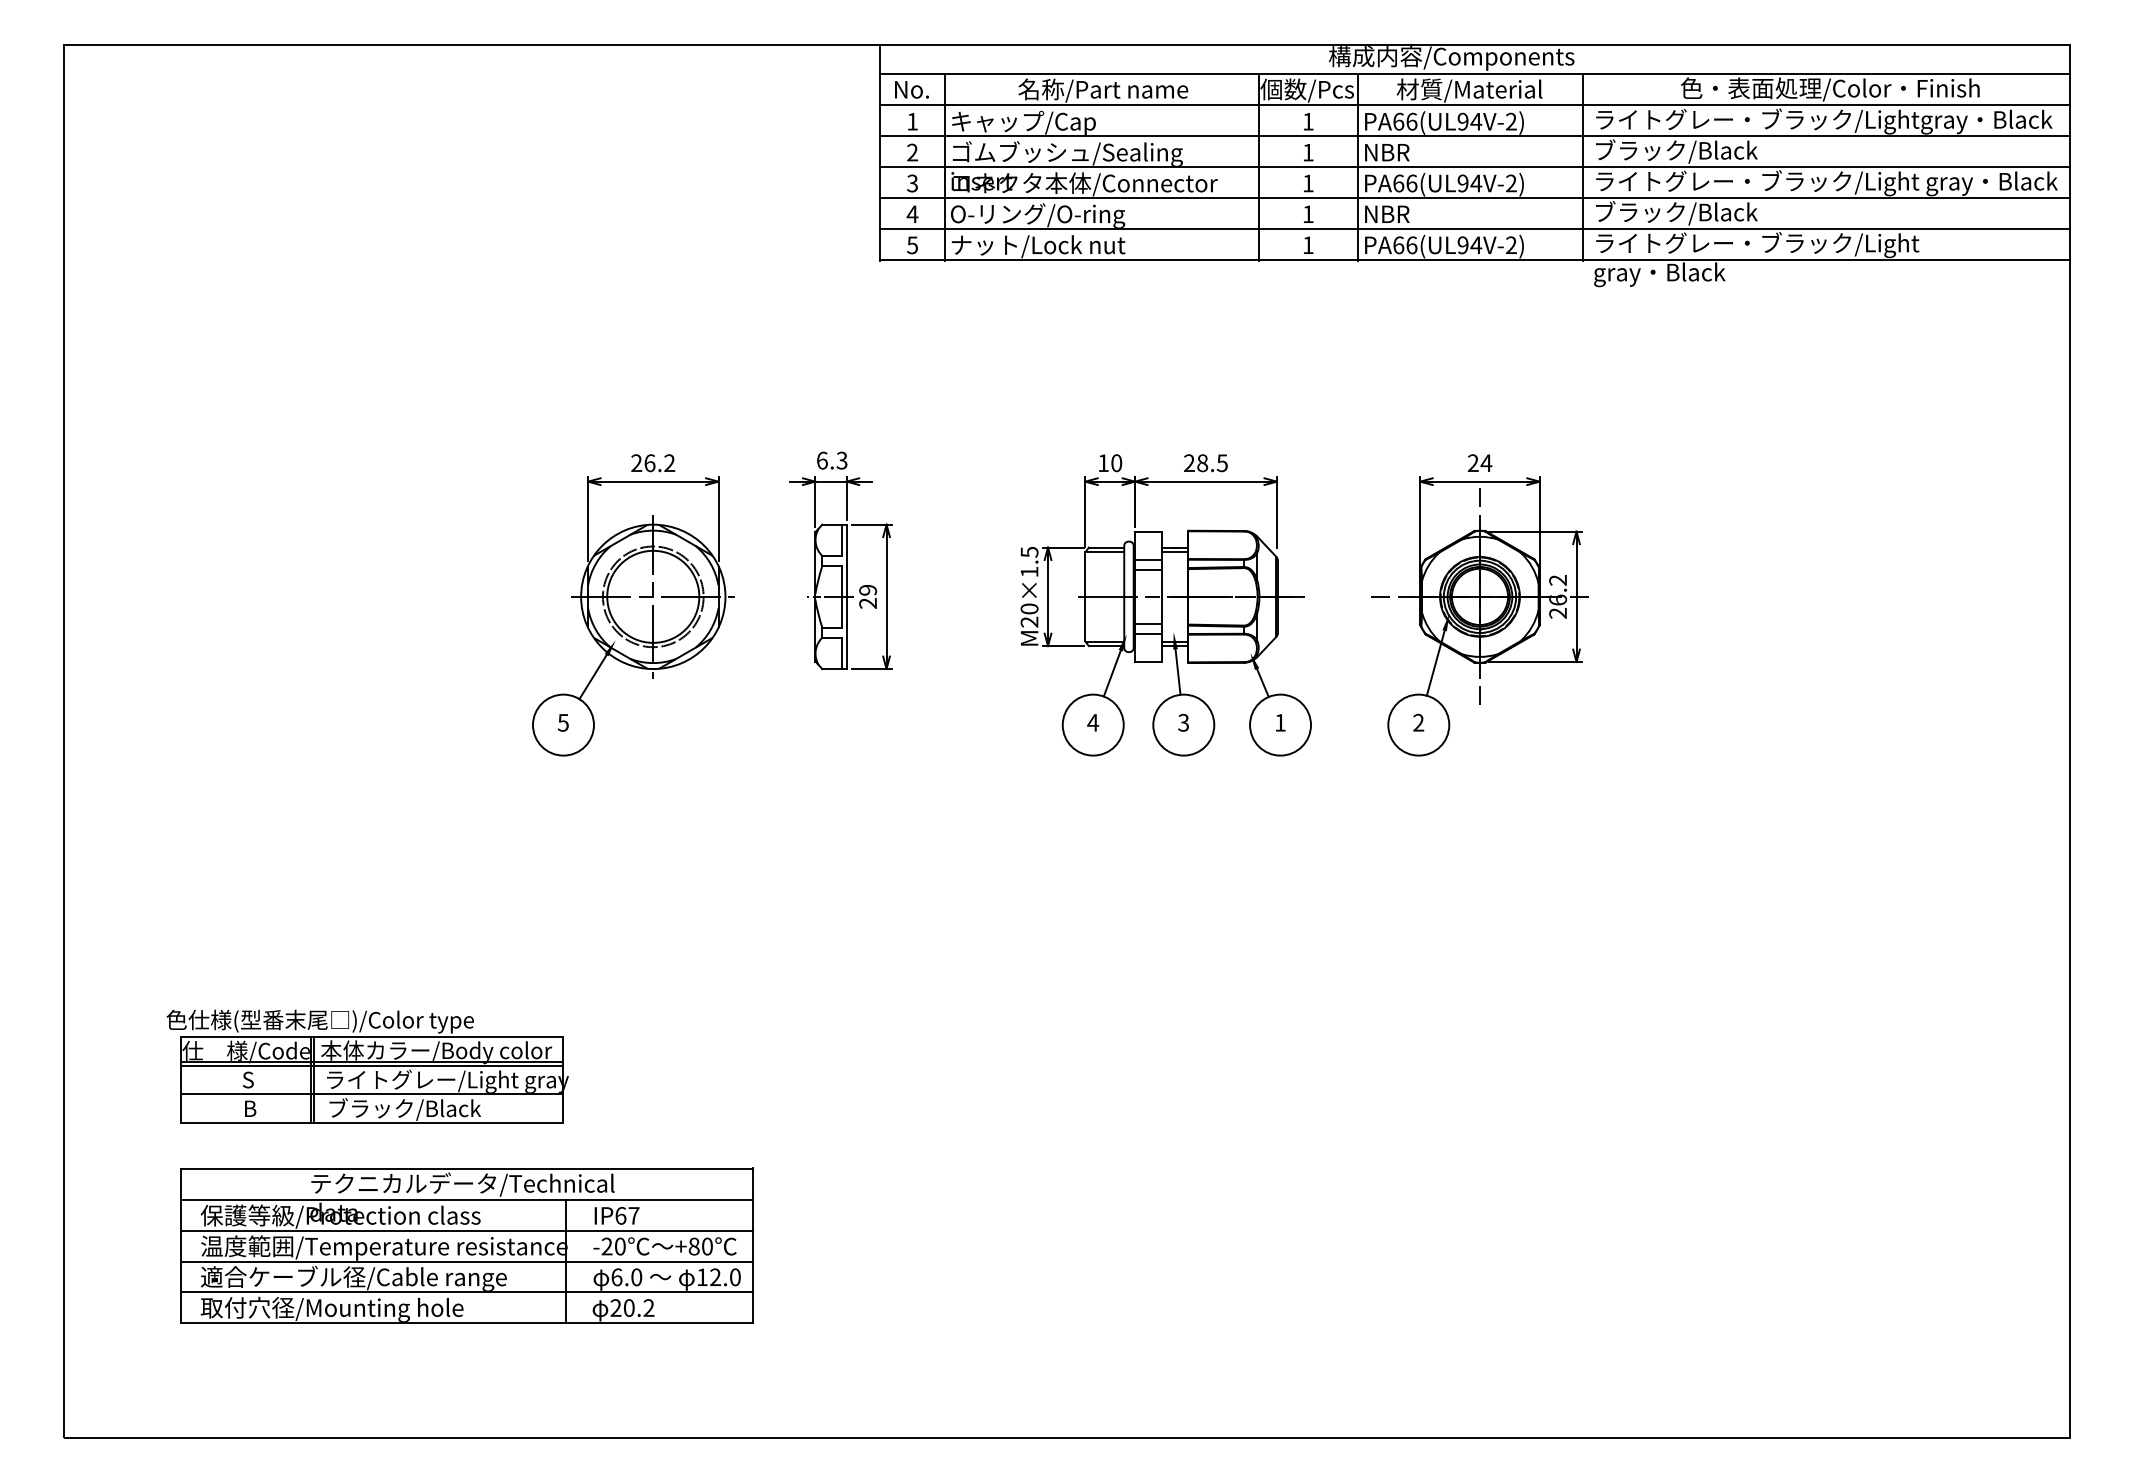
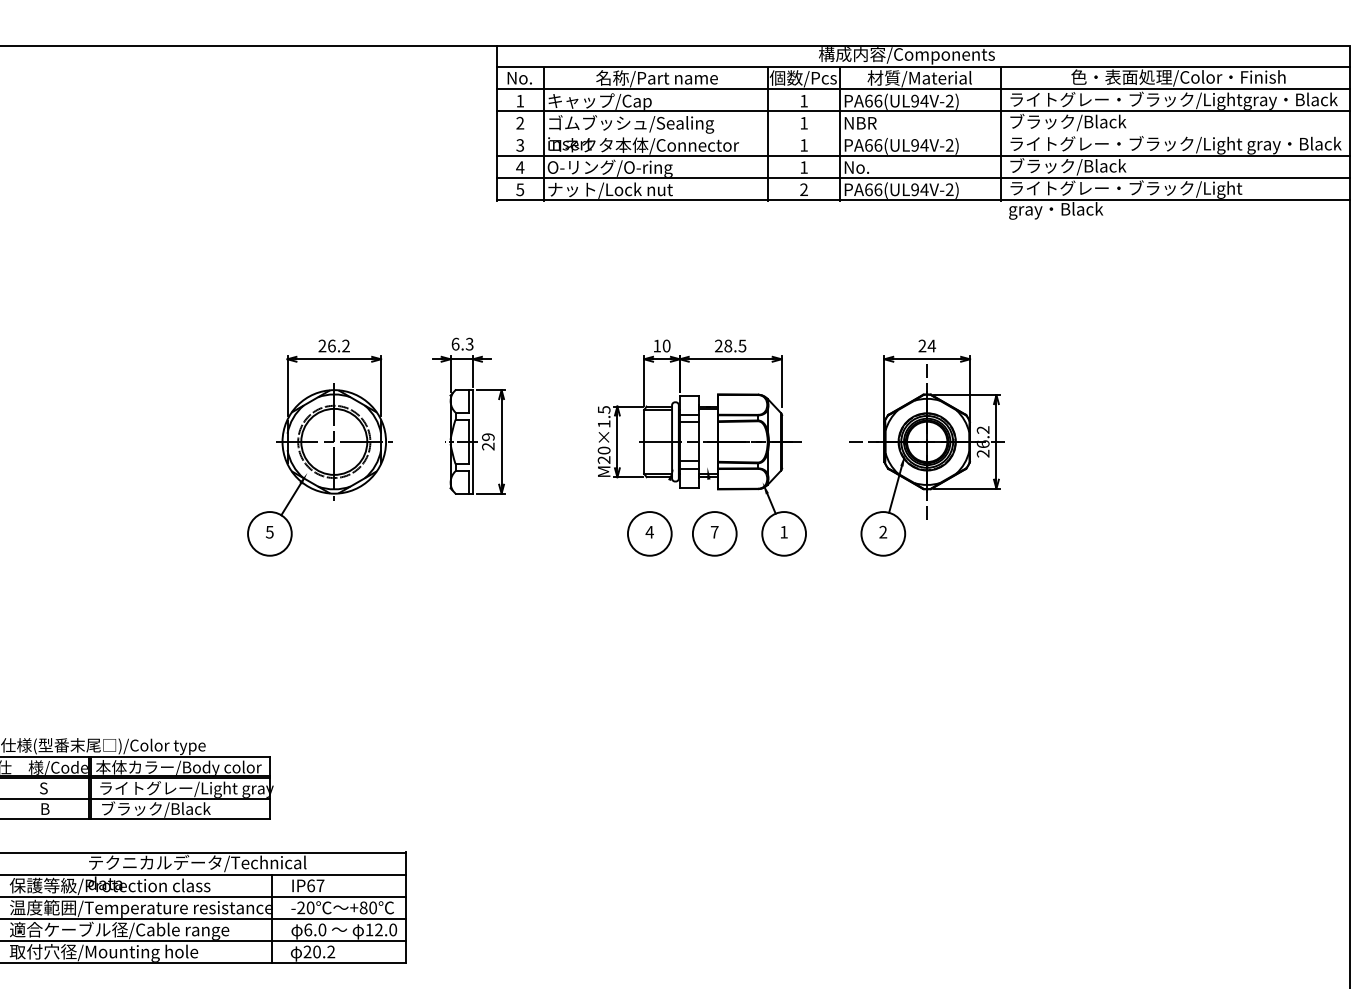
line: (1474, 166) -> (923, 133), removed
text: (1395, 214) -> (866, 167), NBR -> No.
text: (1307, 244) -> (803, 189), 1 -> 2
line: (1177, 671) -> (710, 495), removed
line: (1111, 673) -> (662, 496), removed
text: (1183, 722) -> (714, 532), 3 -> 7

